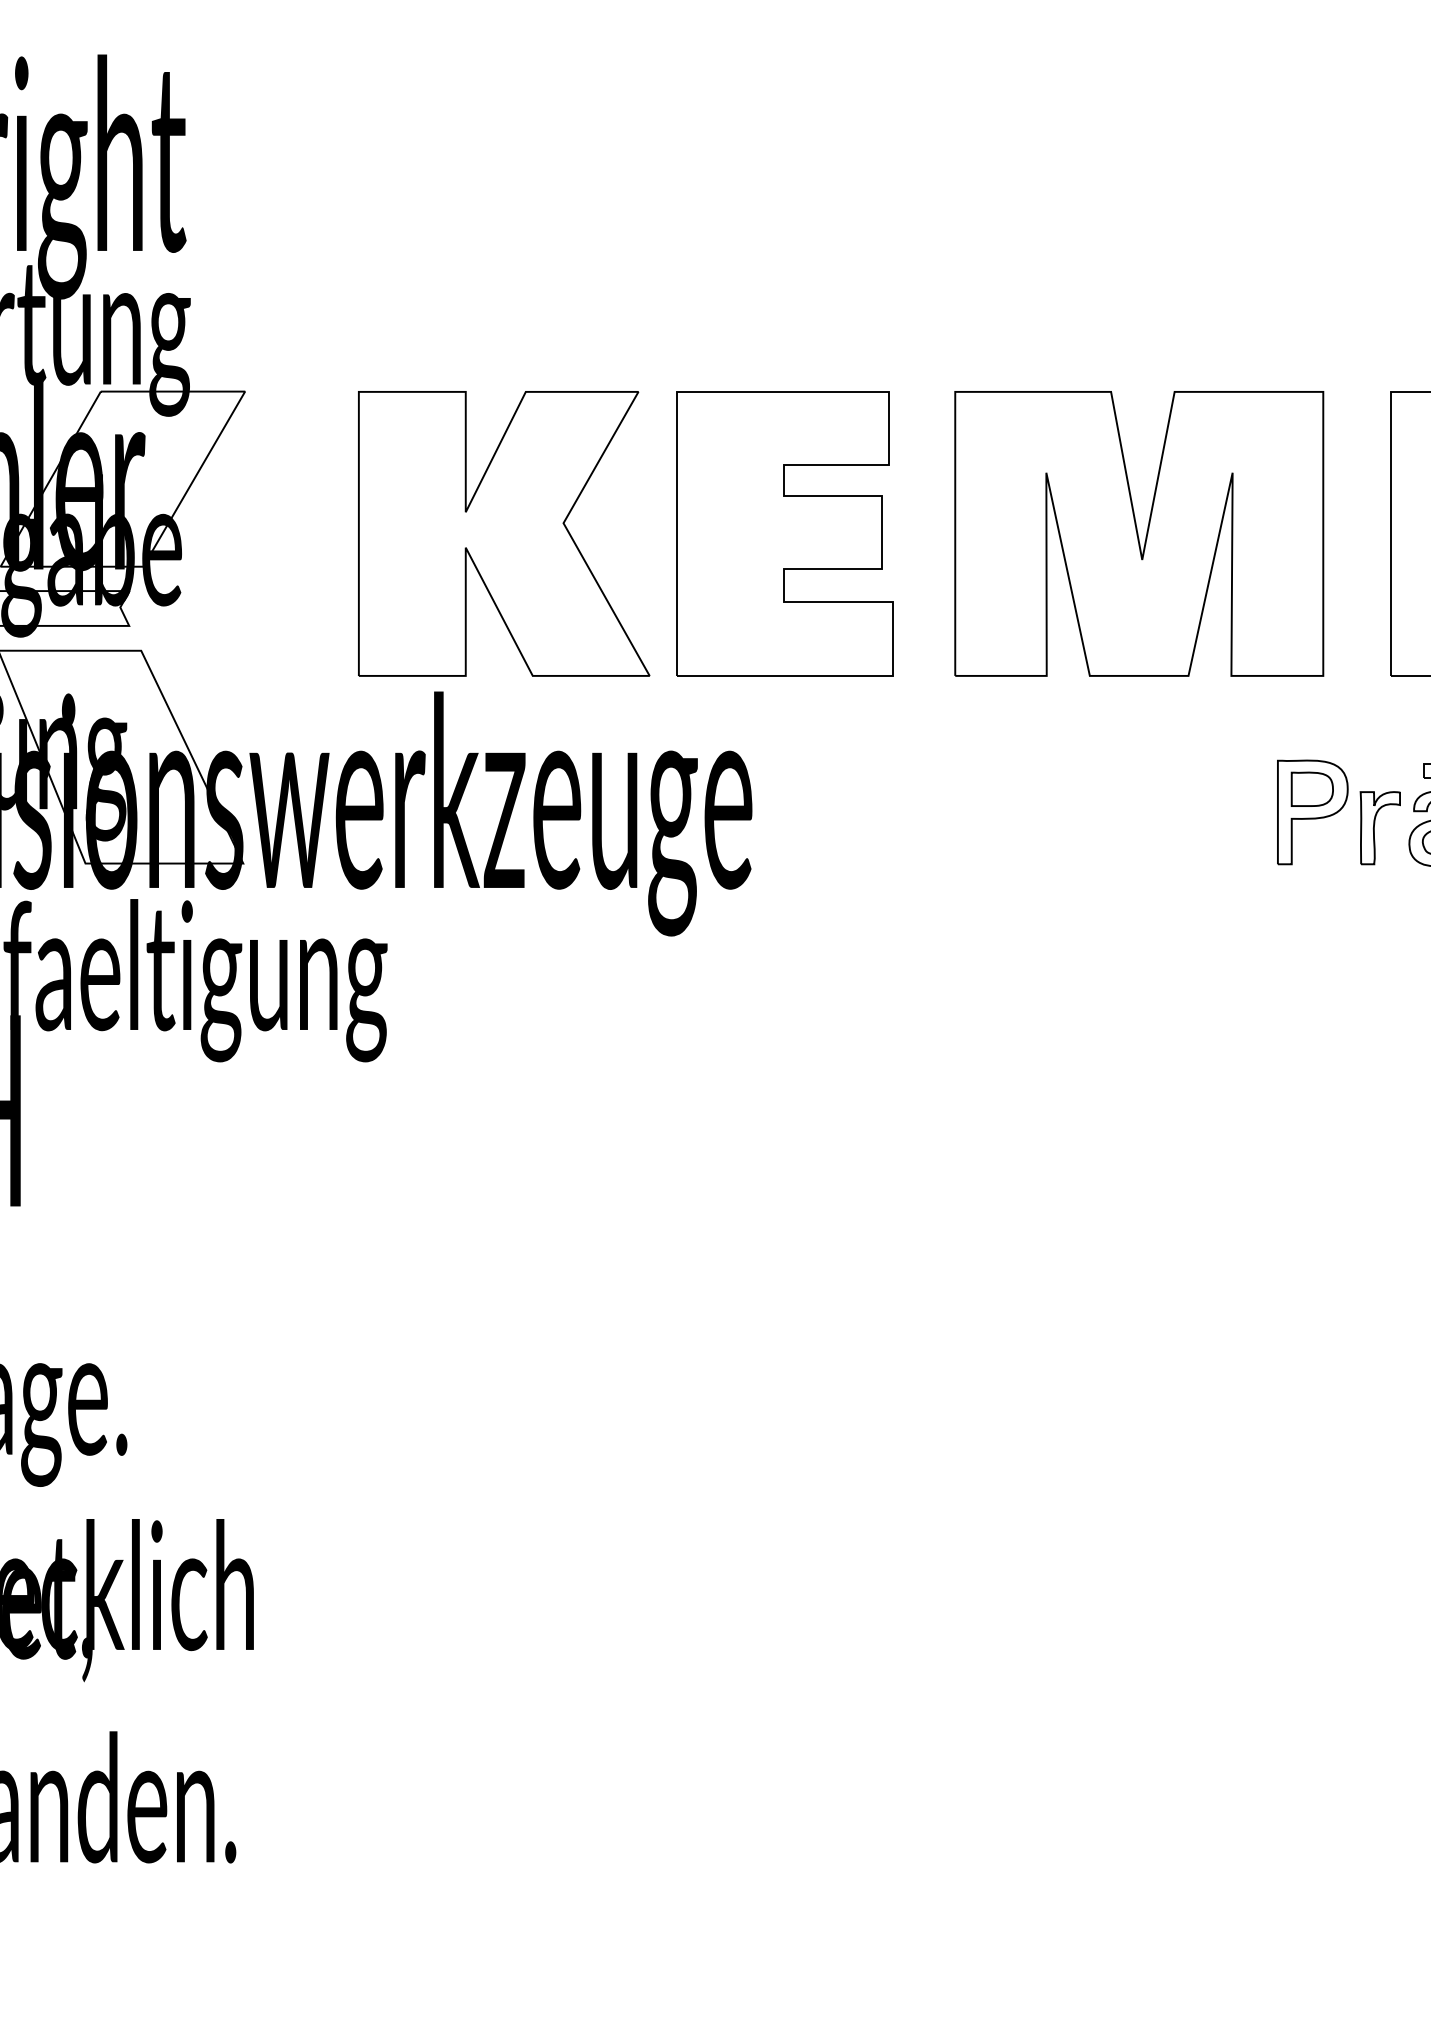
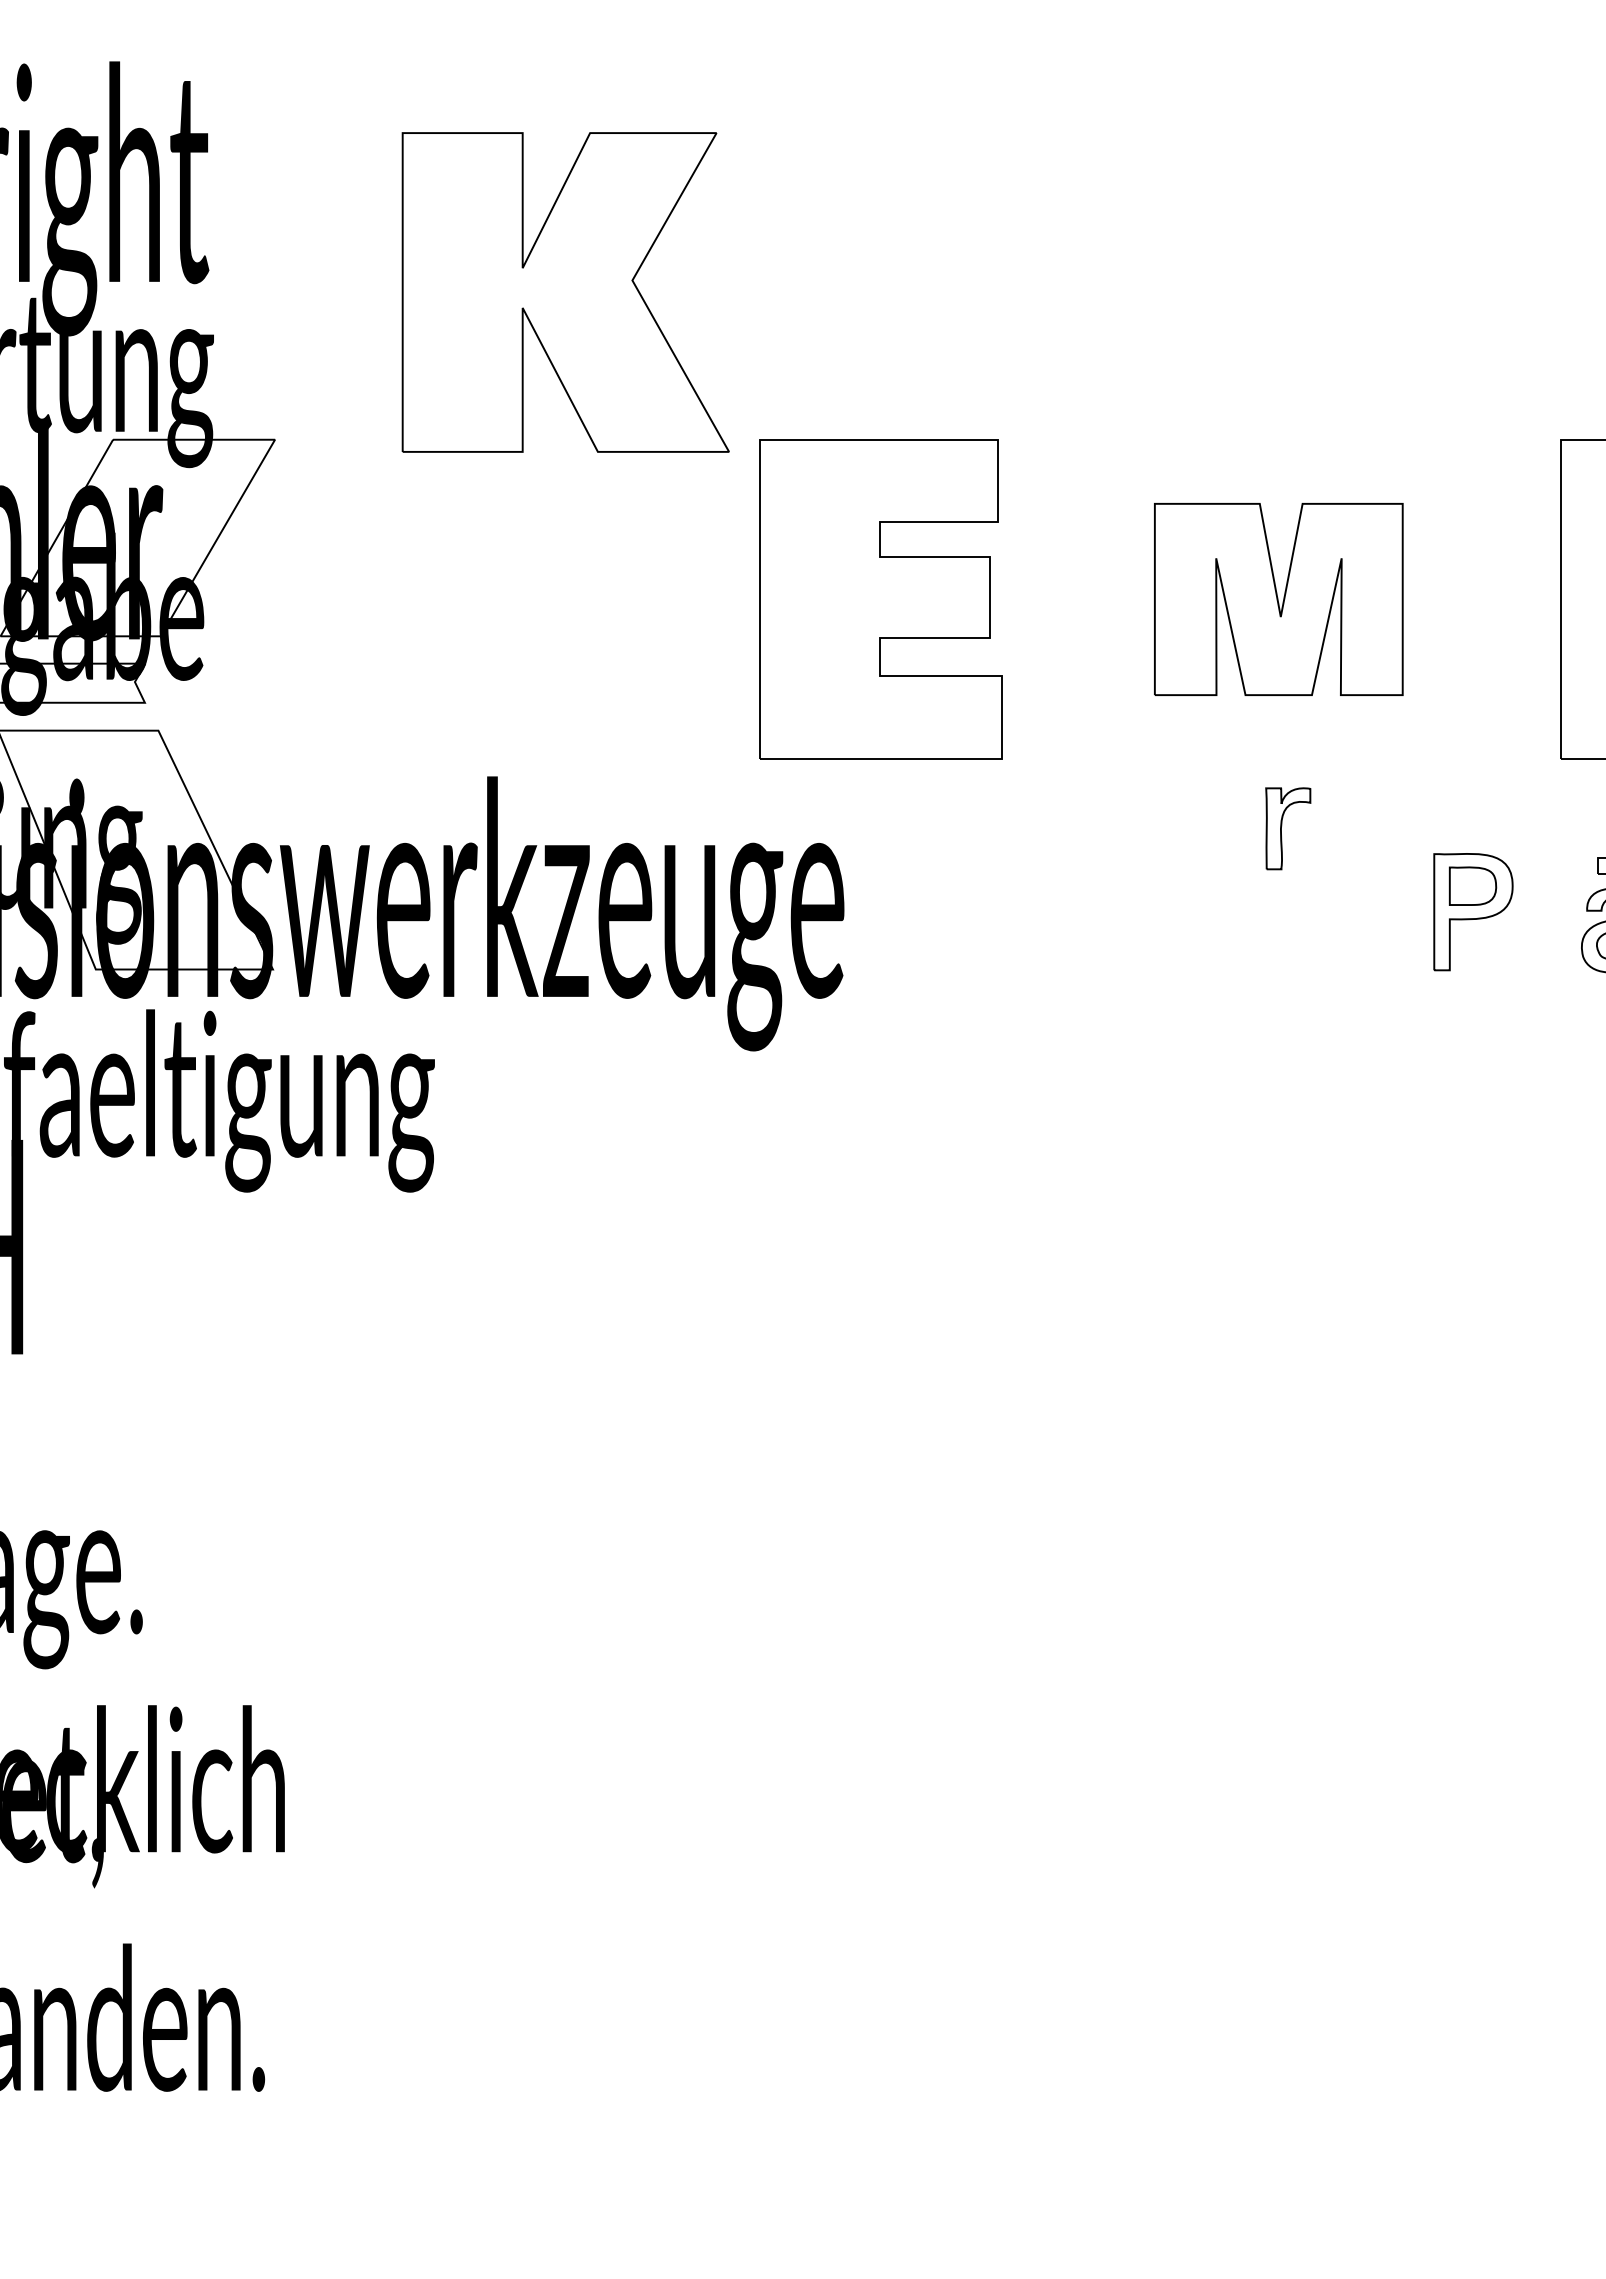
part: (503, 533) -> (565, 292), moved
part: (1139, 533) -> (1278, 599), size x0.6
part: (1375, 825) -> (1282, 825), moved

